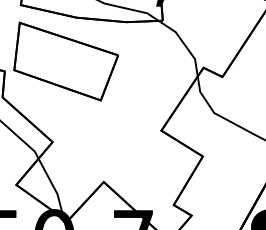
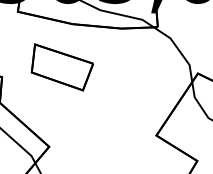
part: (65, 61) -> (61, 67), size x0.6

